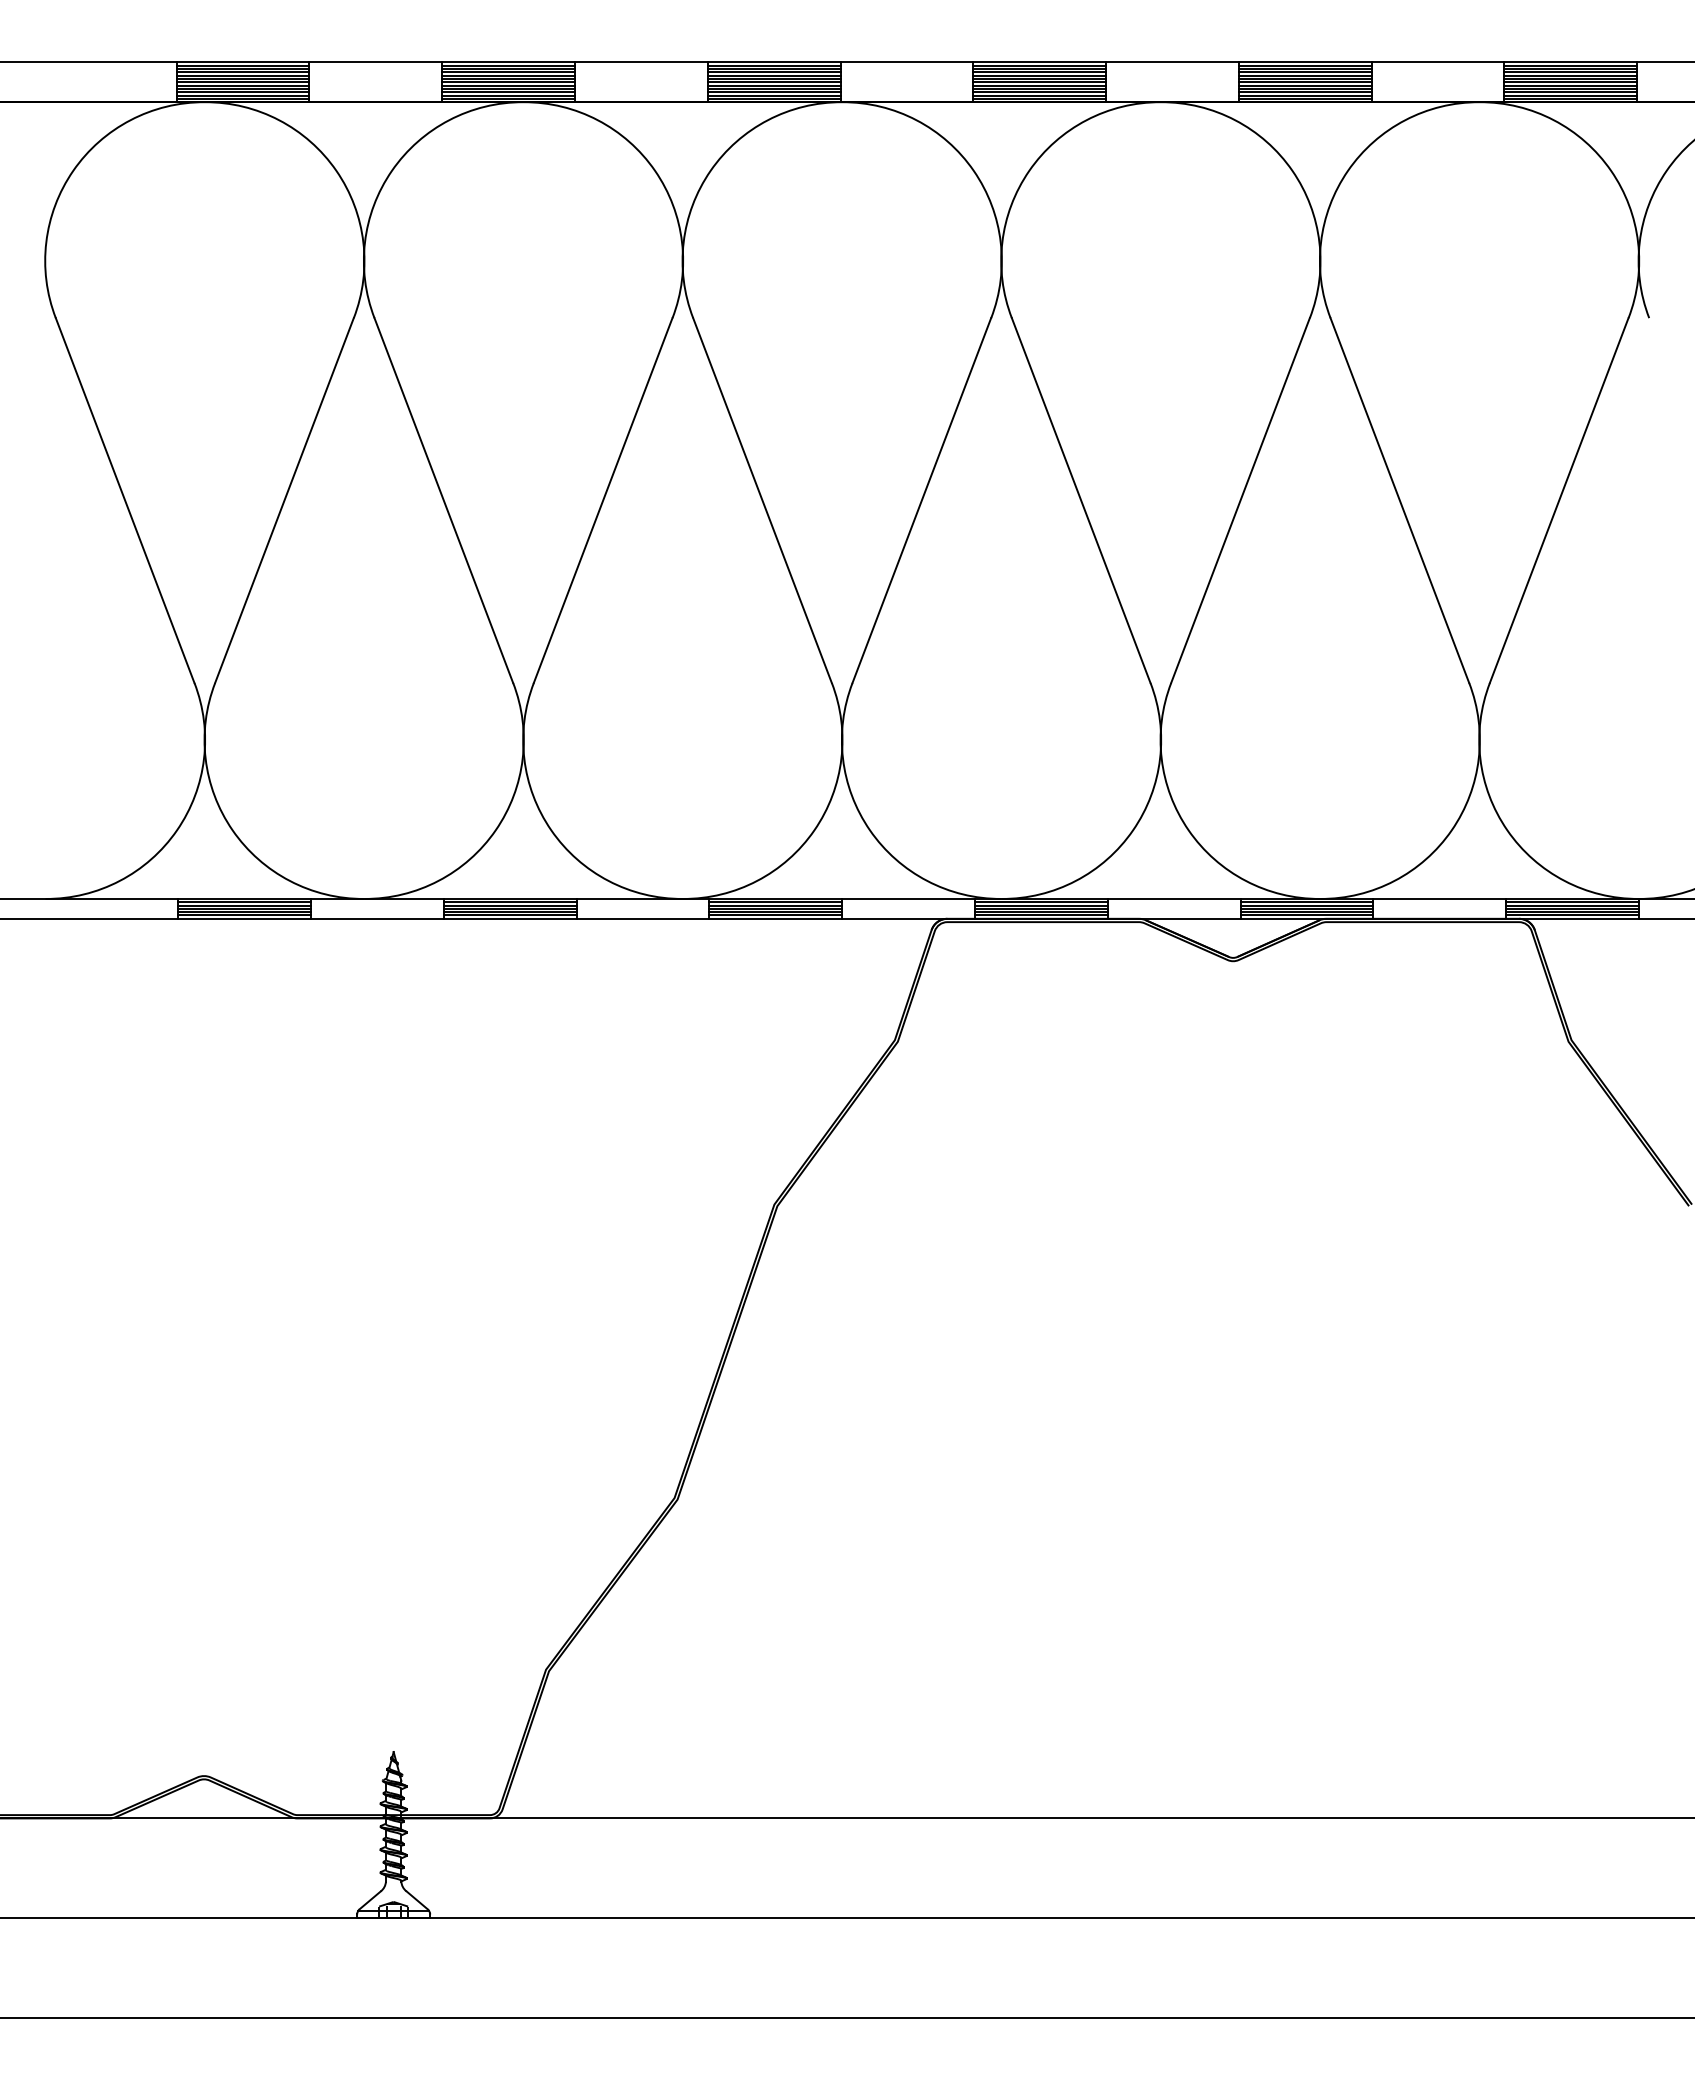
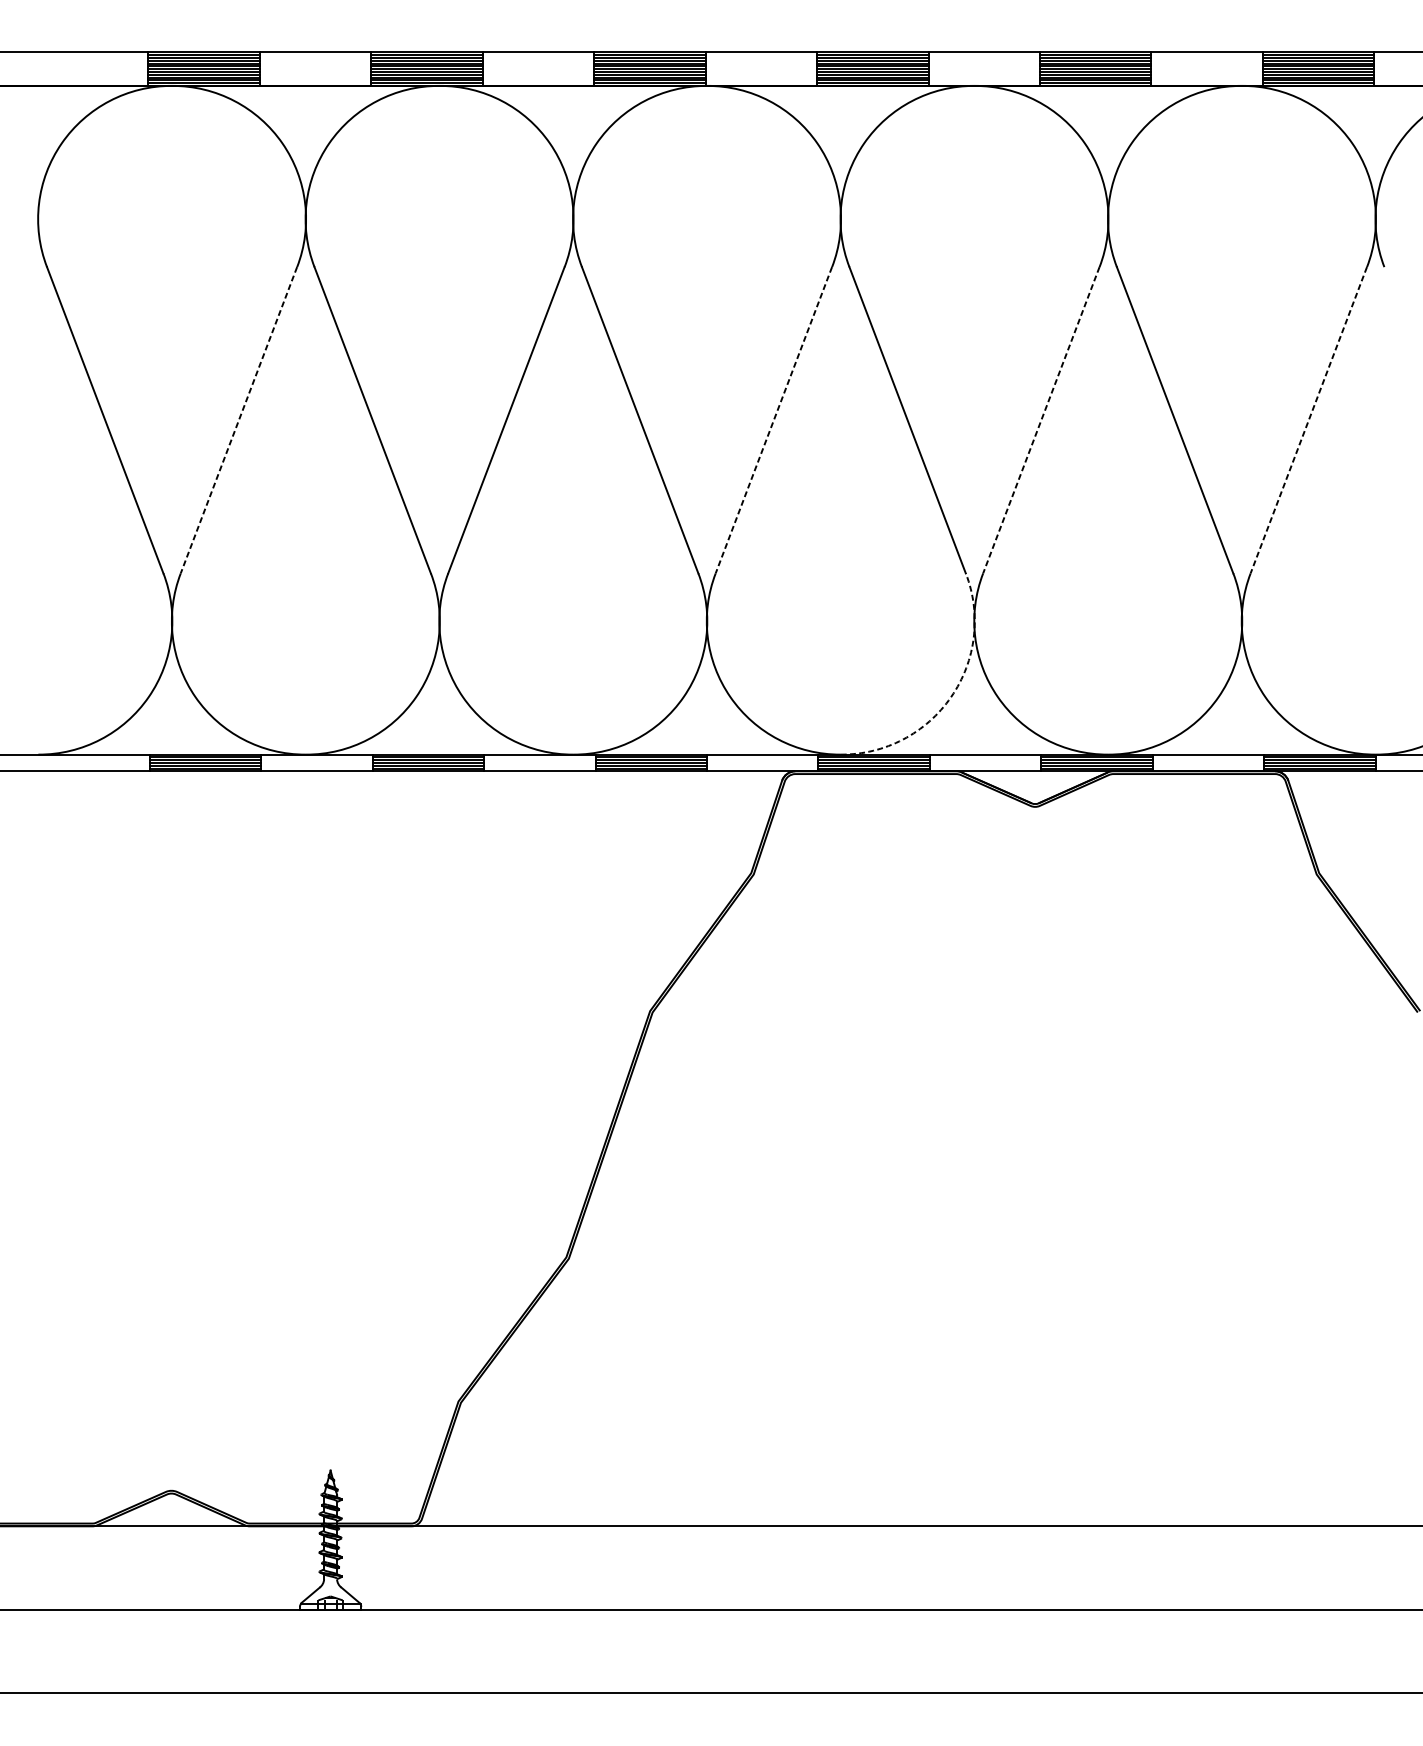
line: (284, 501) -> (238, 421), solid -> dashed
line: (921, 501) -> (773, 421), solid -> dashed
line: (1240, 501) -> (1041, 421), solid -> dashed
line: (1559, 501) -> (1309, 421), solid -> dashed
arc: (1133, 830) -> (951, 697), solid -> dashed

